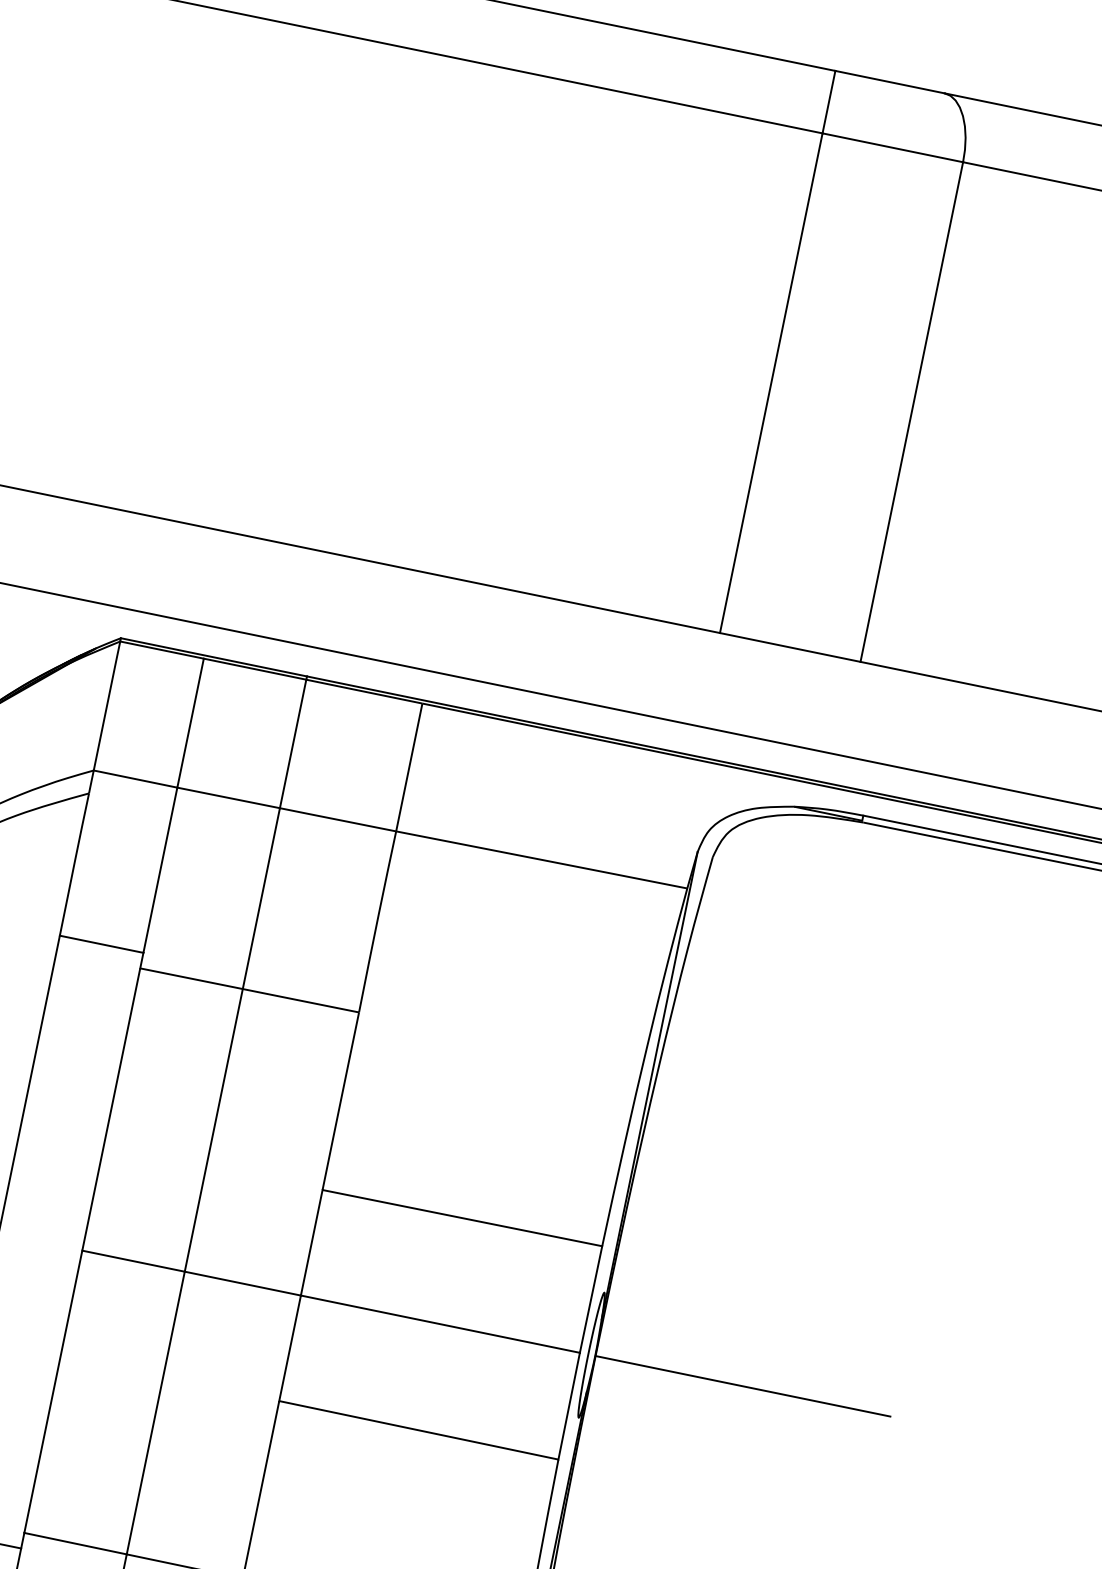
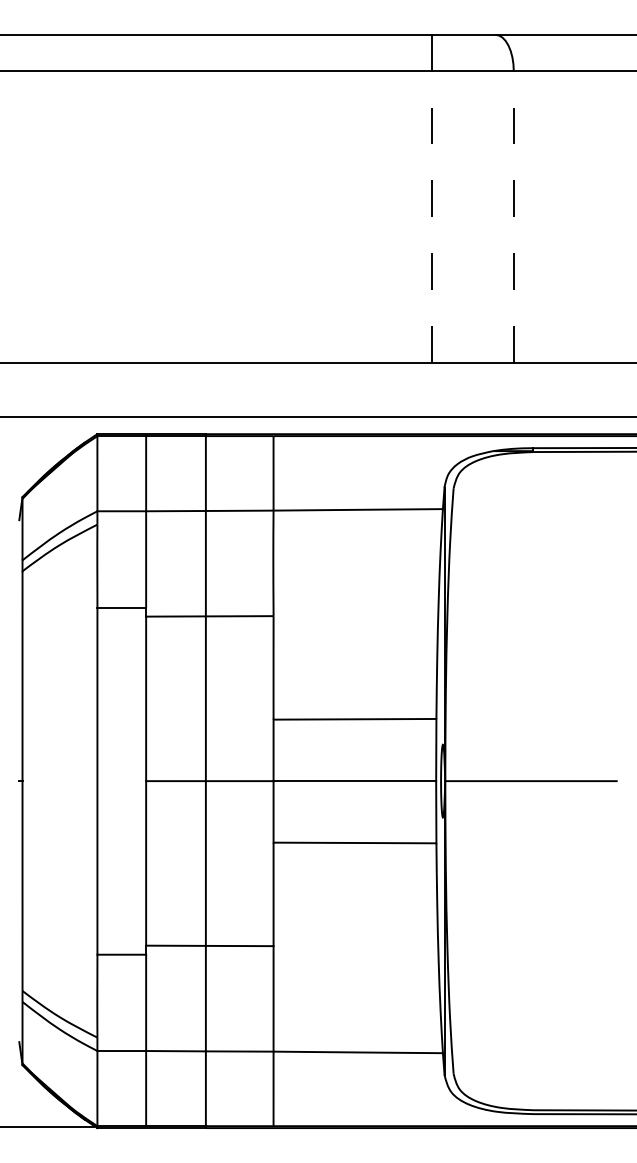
line: (770, 382) -> (431, 216), solid -> dashed
line: (911, 411) -> (513, 216), solid -> dashed

